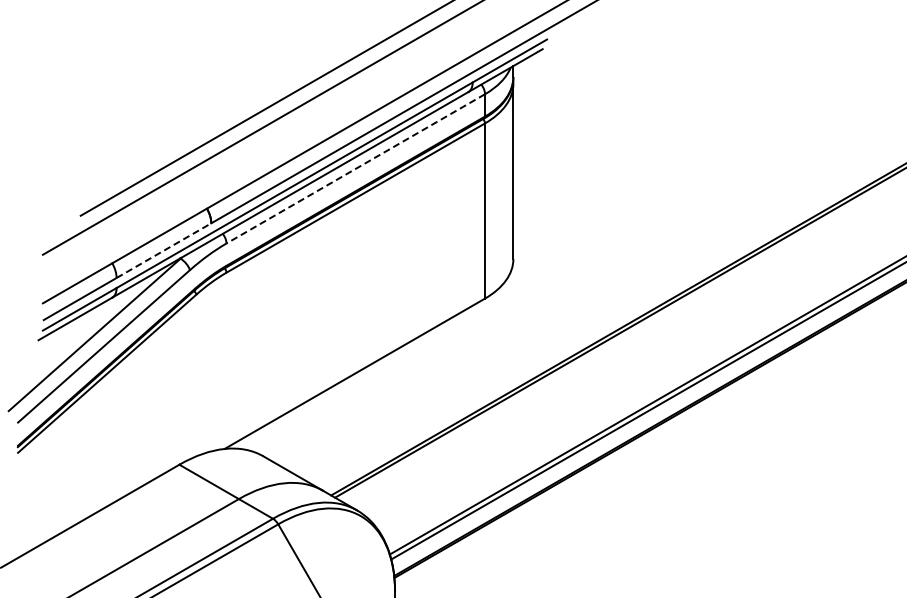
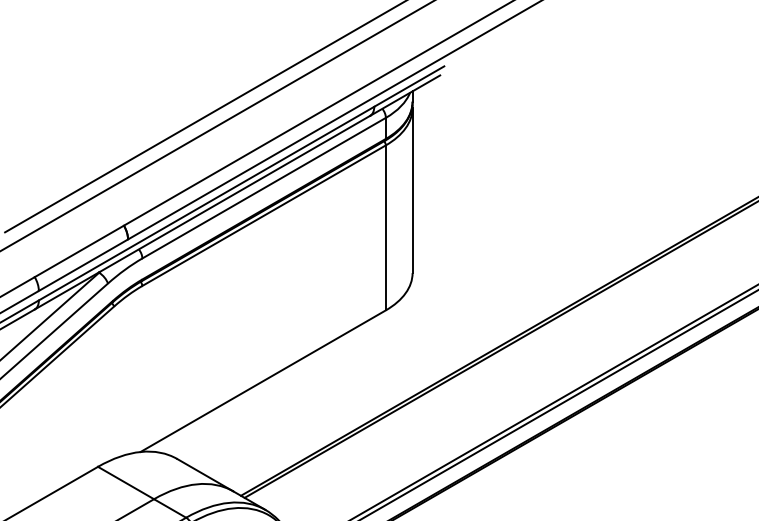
line: (355, 169) -> (263, 188), dashed -> solid
line: (163, 250) -> (83, 265), dashed -> solid

